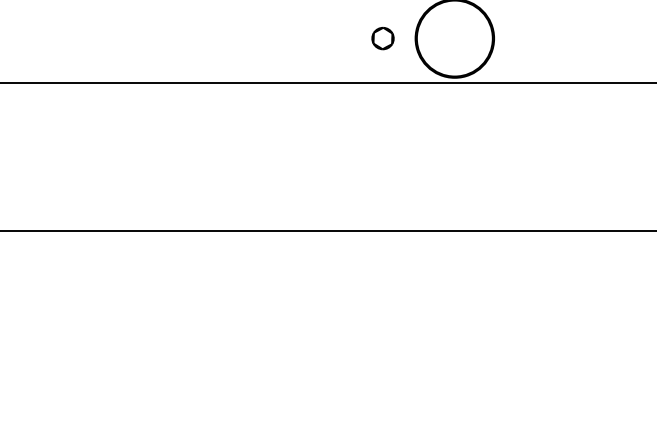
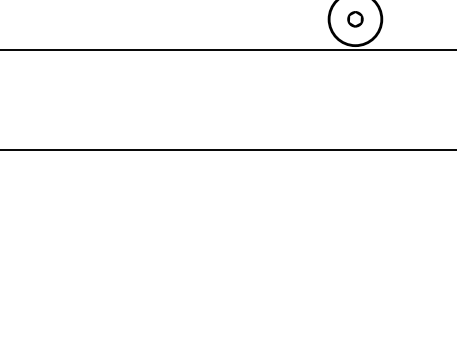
part: (383, 38) -> (355, 19), moved

